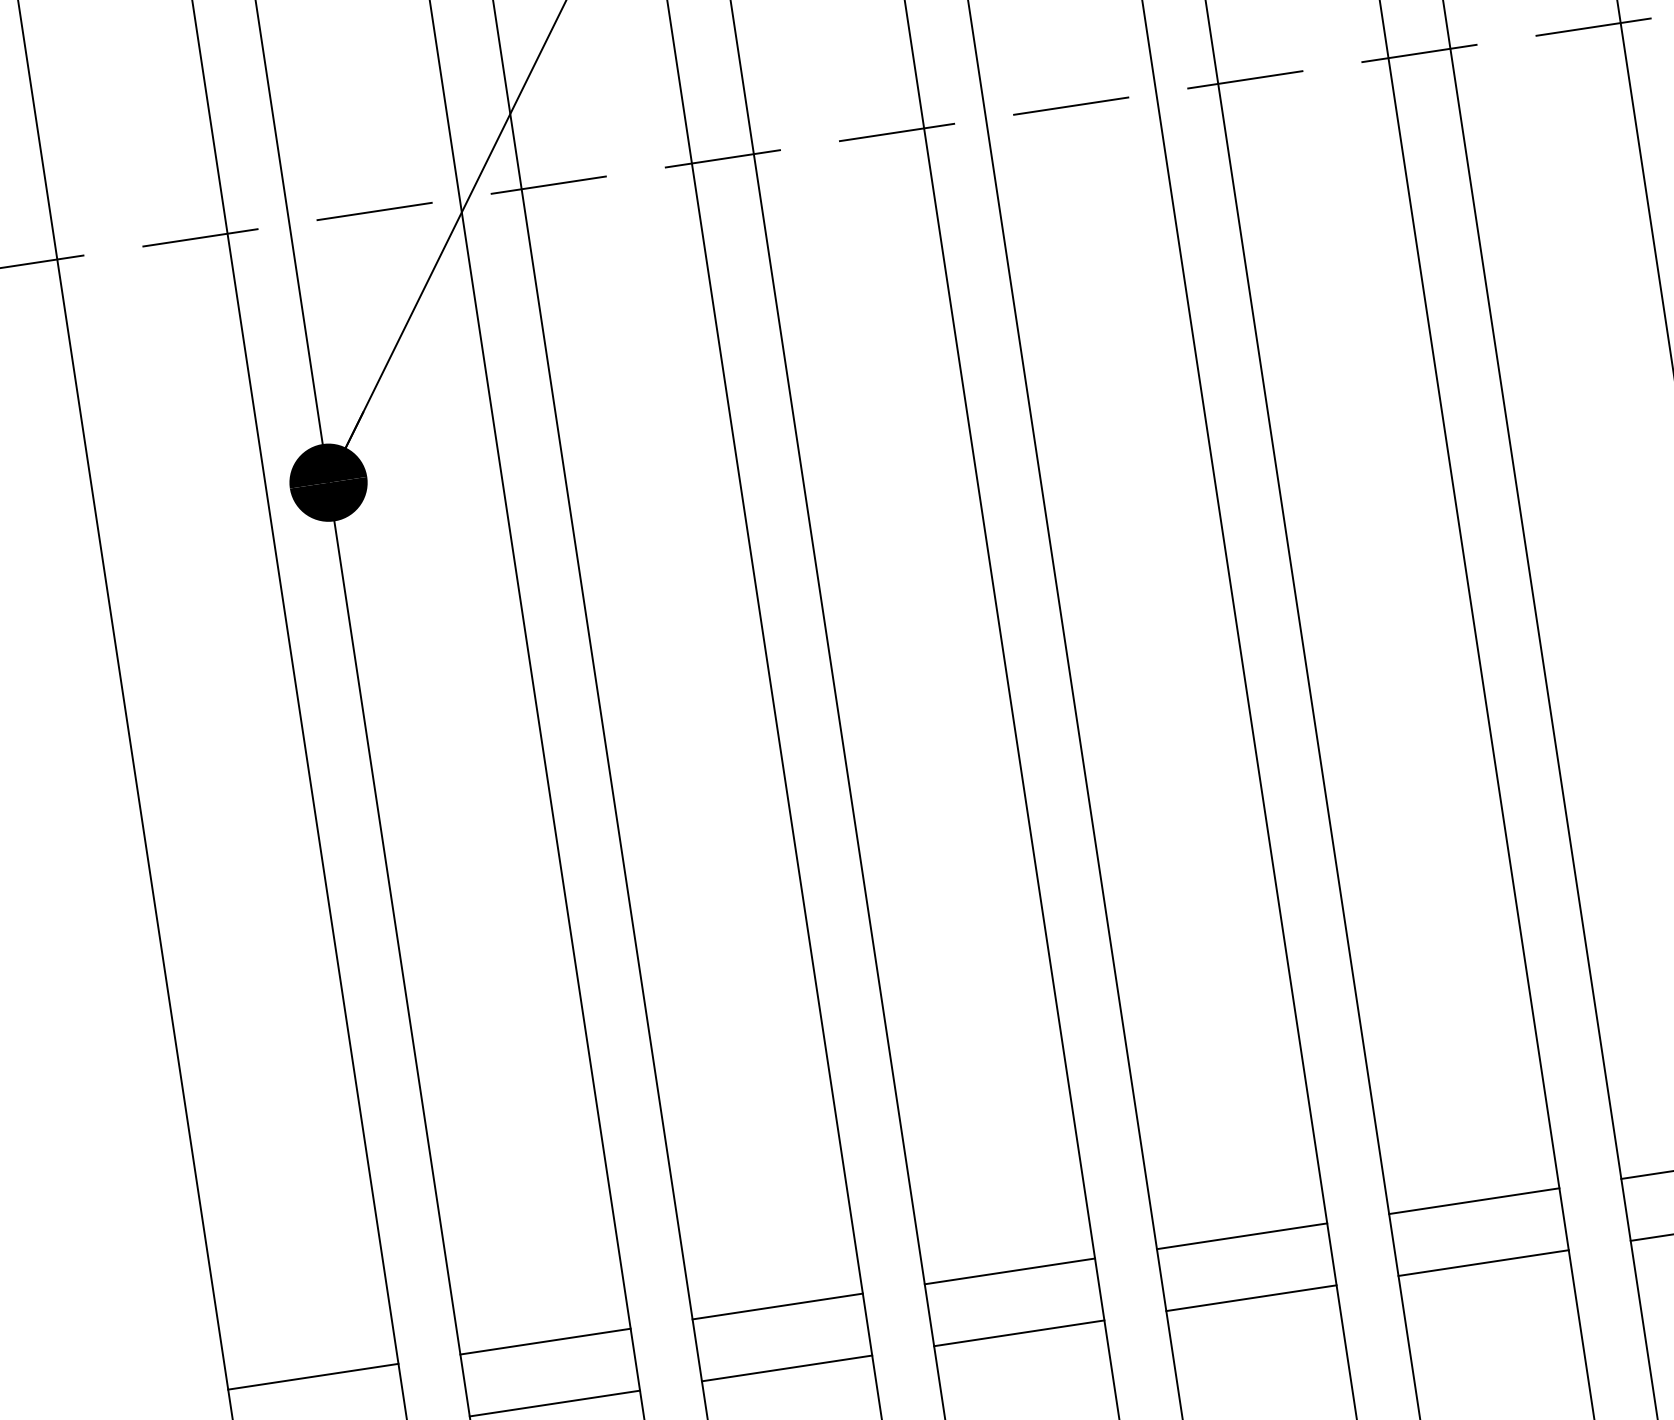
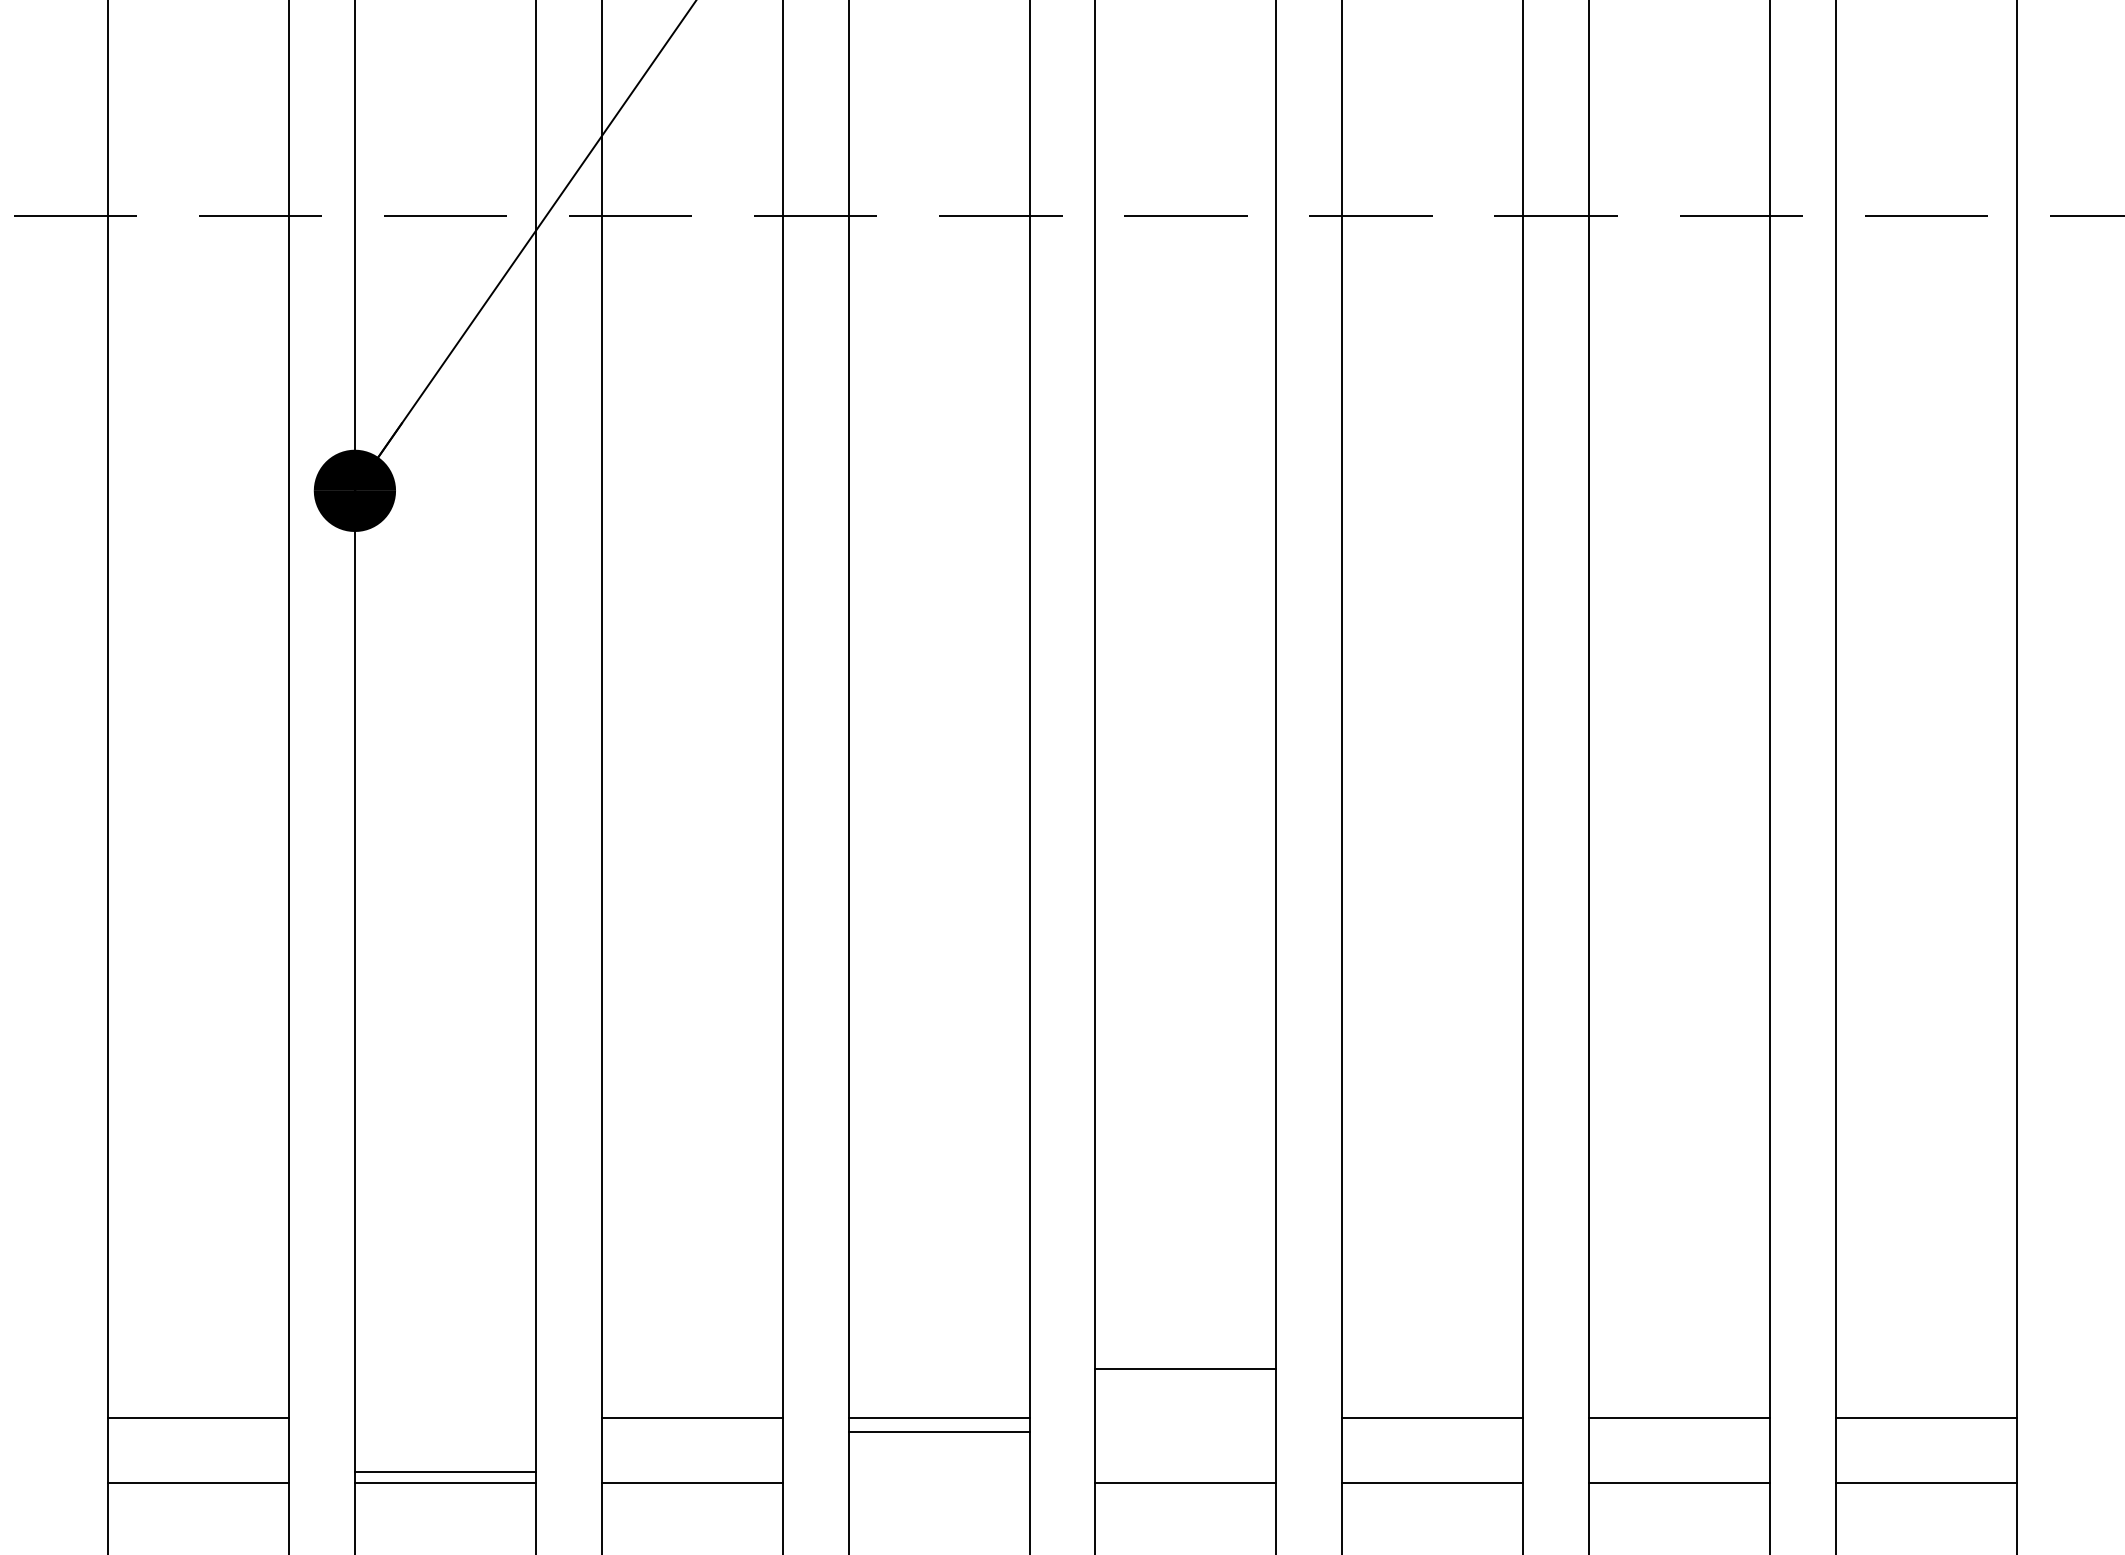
line: (1241, 1236) -> (1185, 1368), moved
line: (1018, 1333) -> (938, 1432), moved
line: (544, 1341) -> (444, 1471), moved

